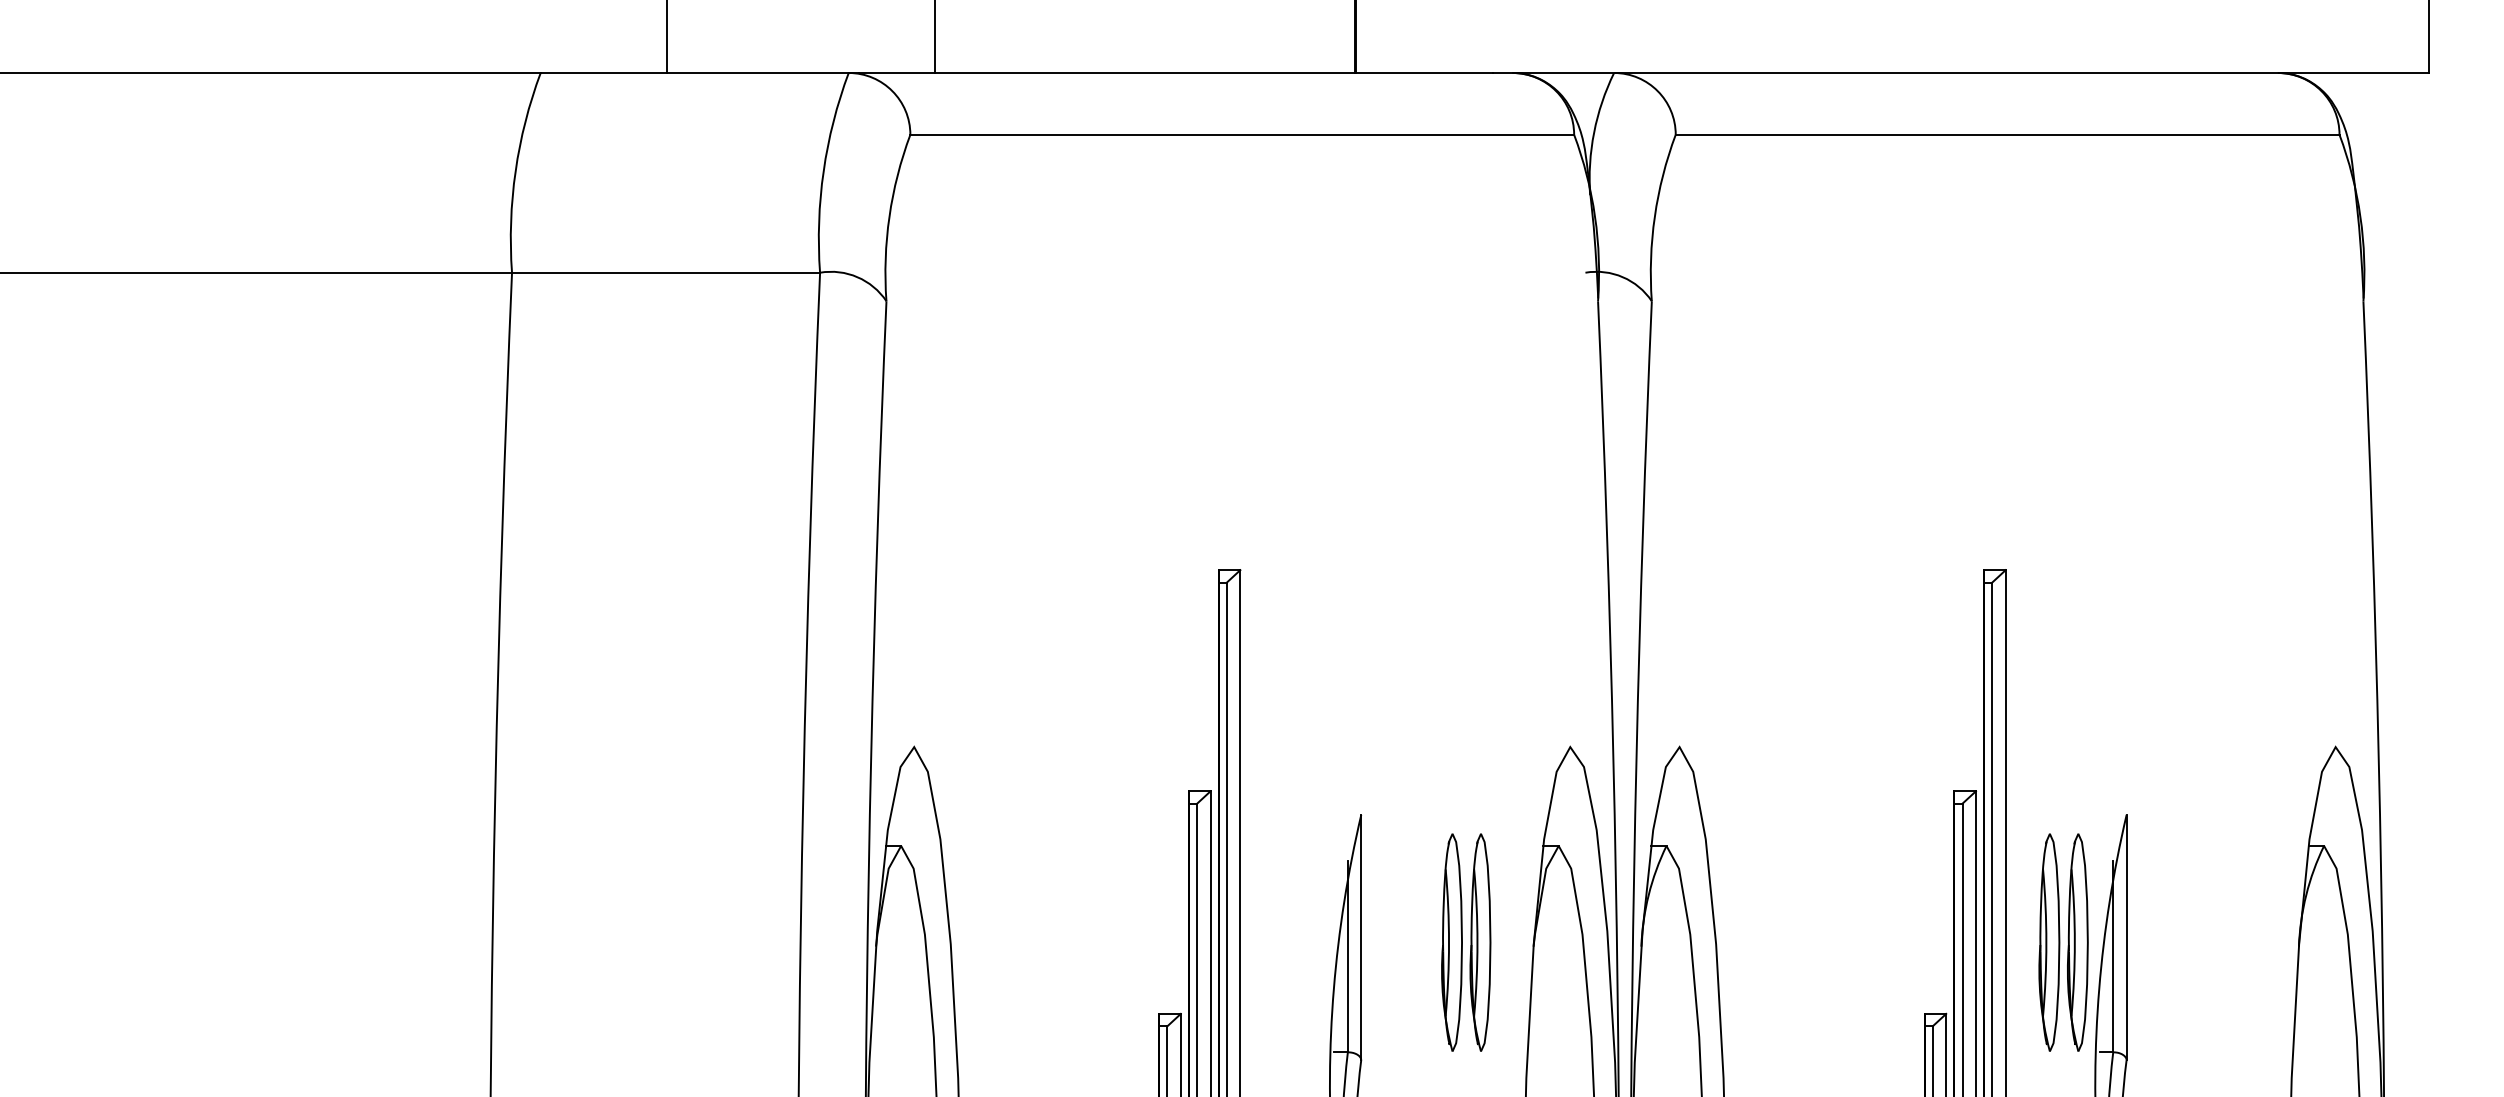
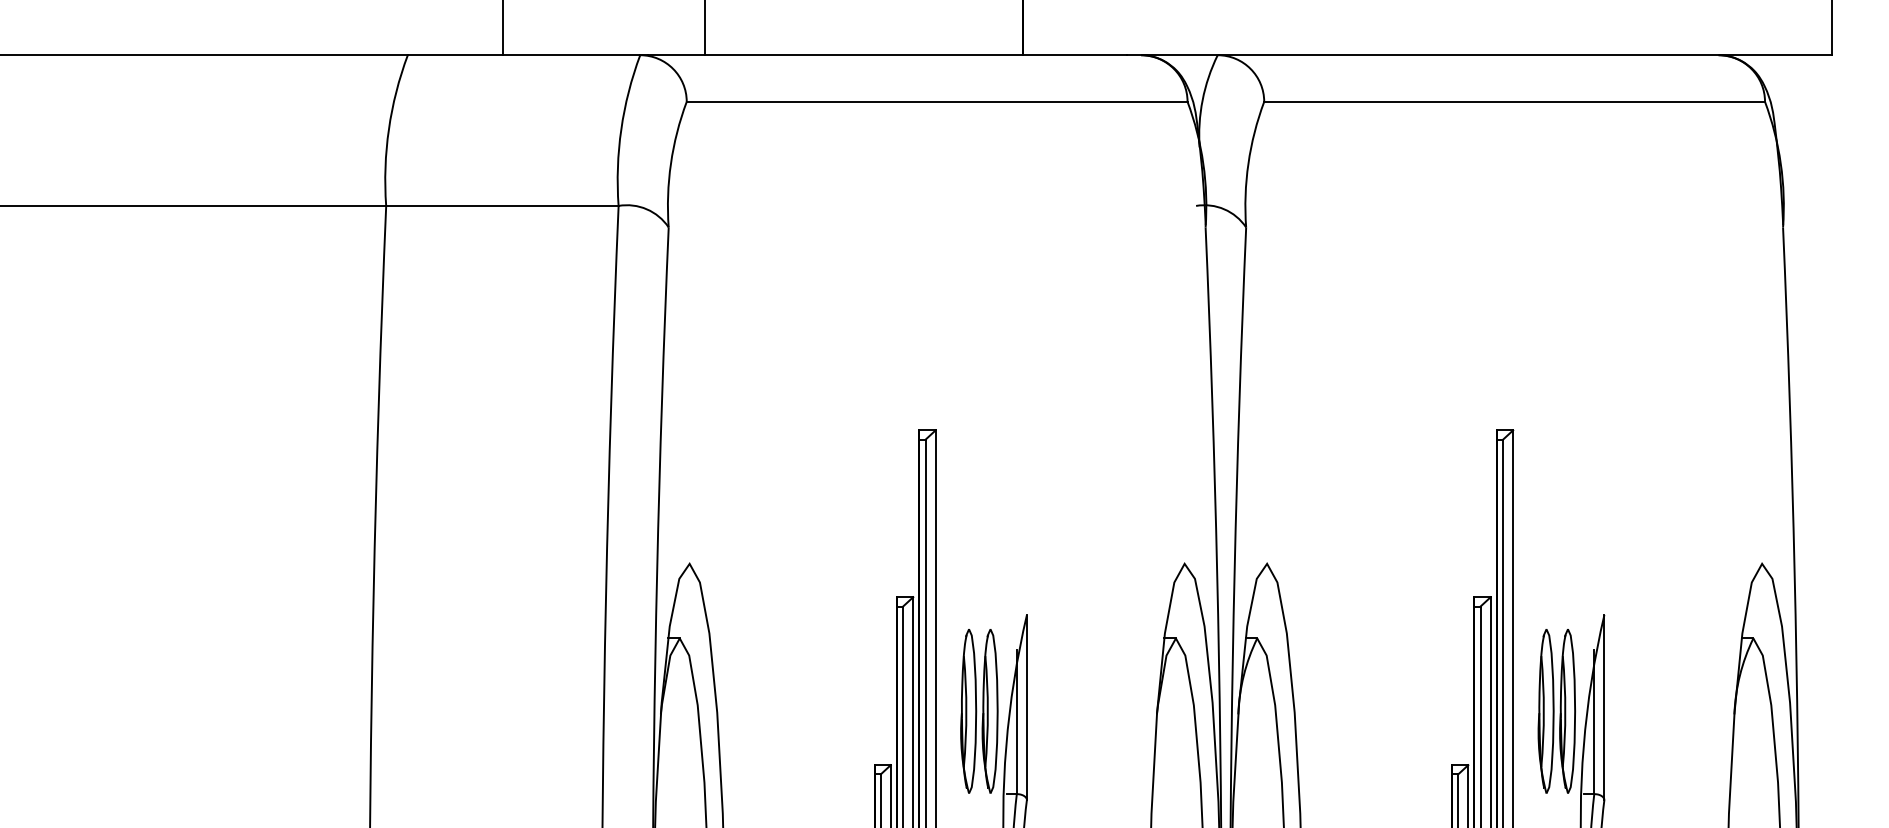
part: (1466, 942) -> (979, 711), moved

